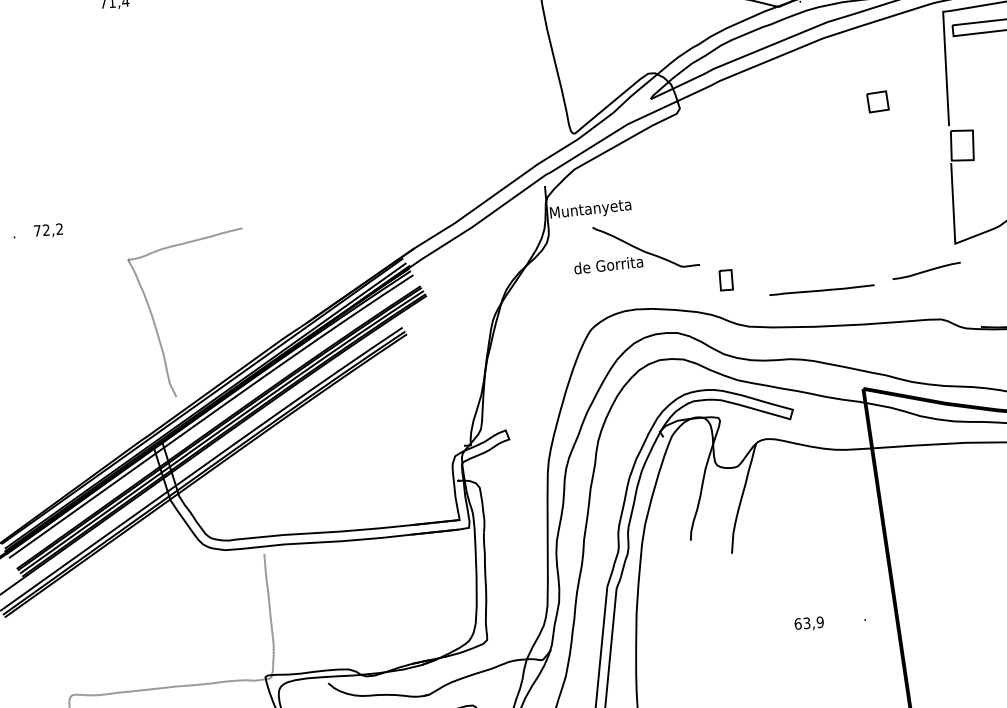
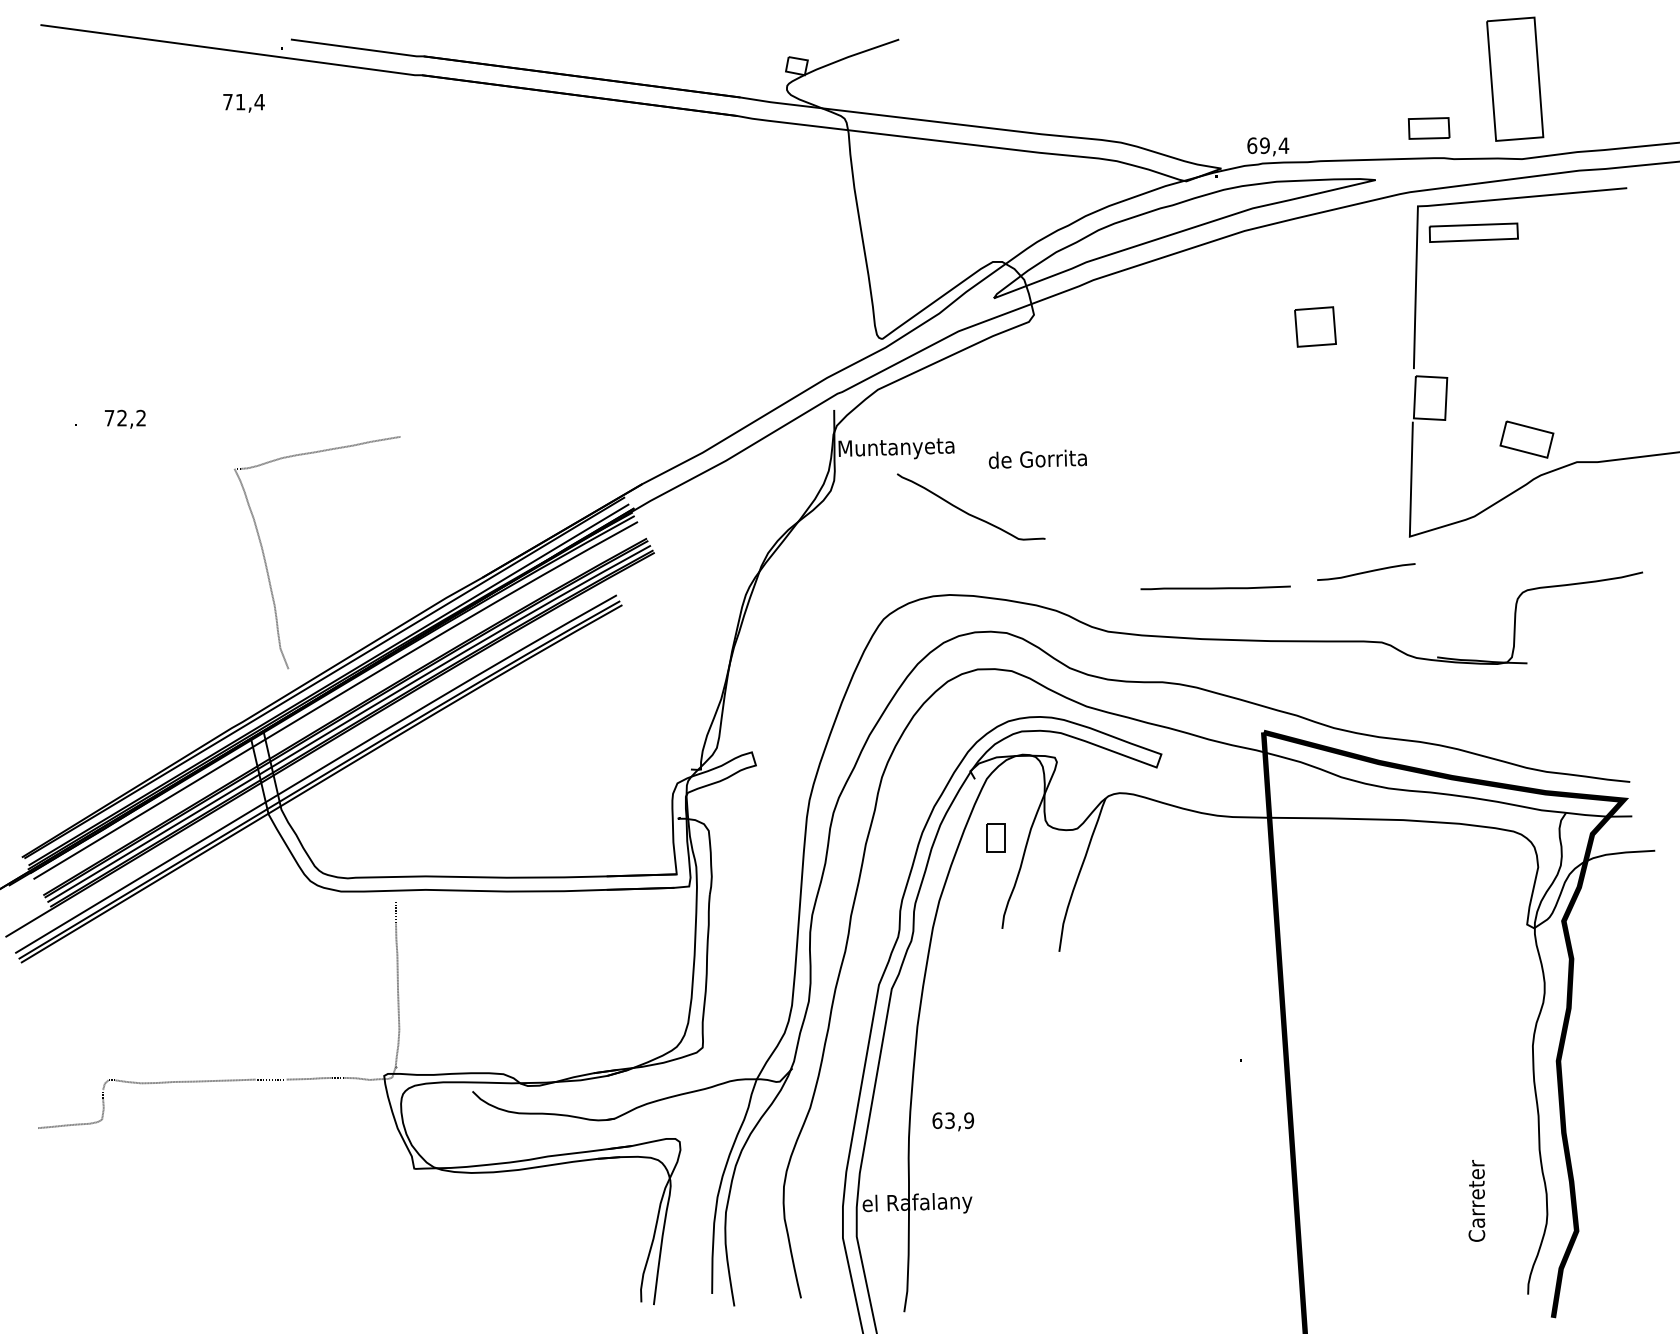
part: (877, 101) -> (1315, 326), size x1.4
text: (608, 264) -> (1037, 458), moved
part: (725, 279) -> (995, 837), moved
text: (809, 623) -> (953, 1121), moved

